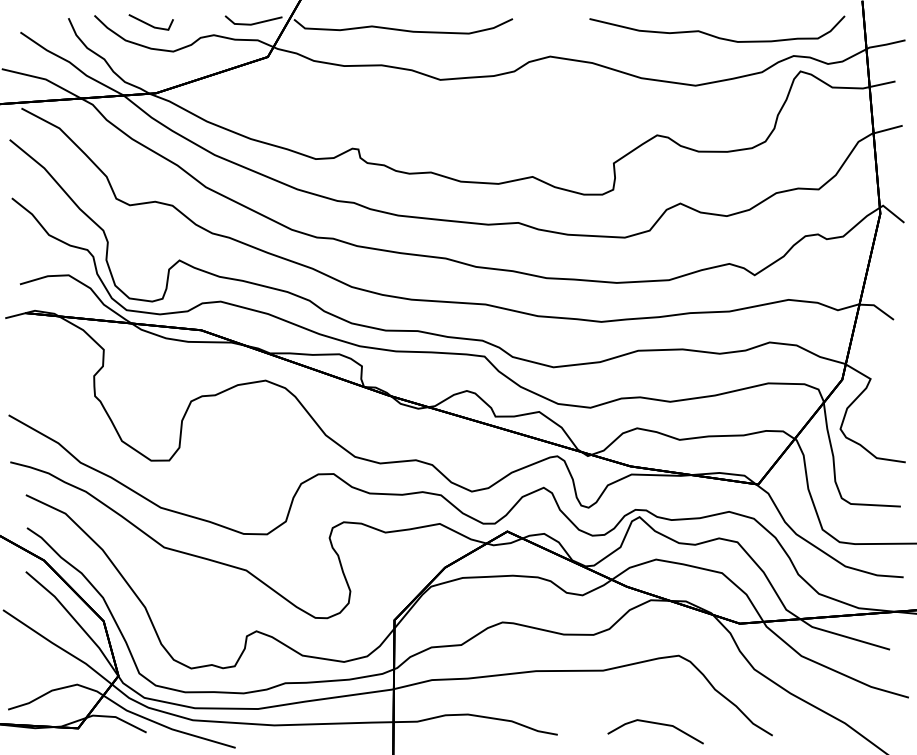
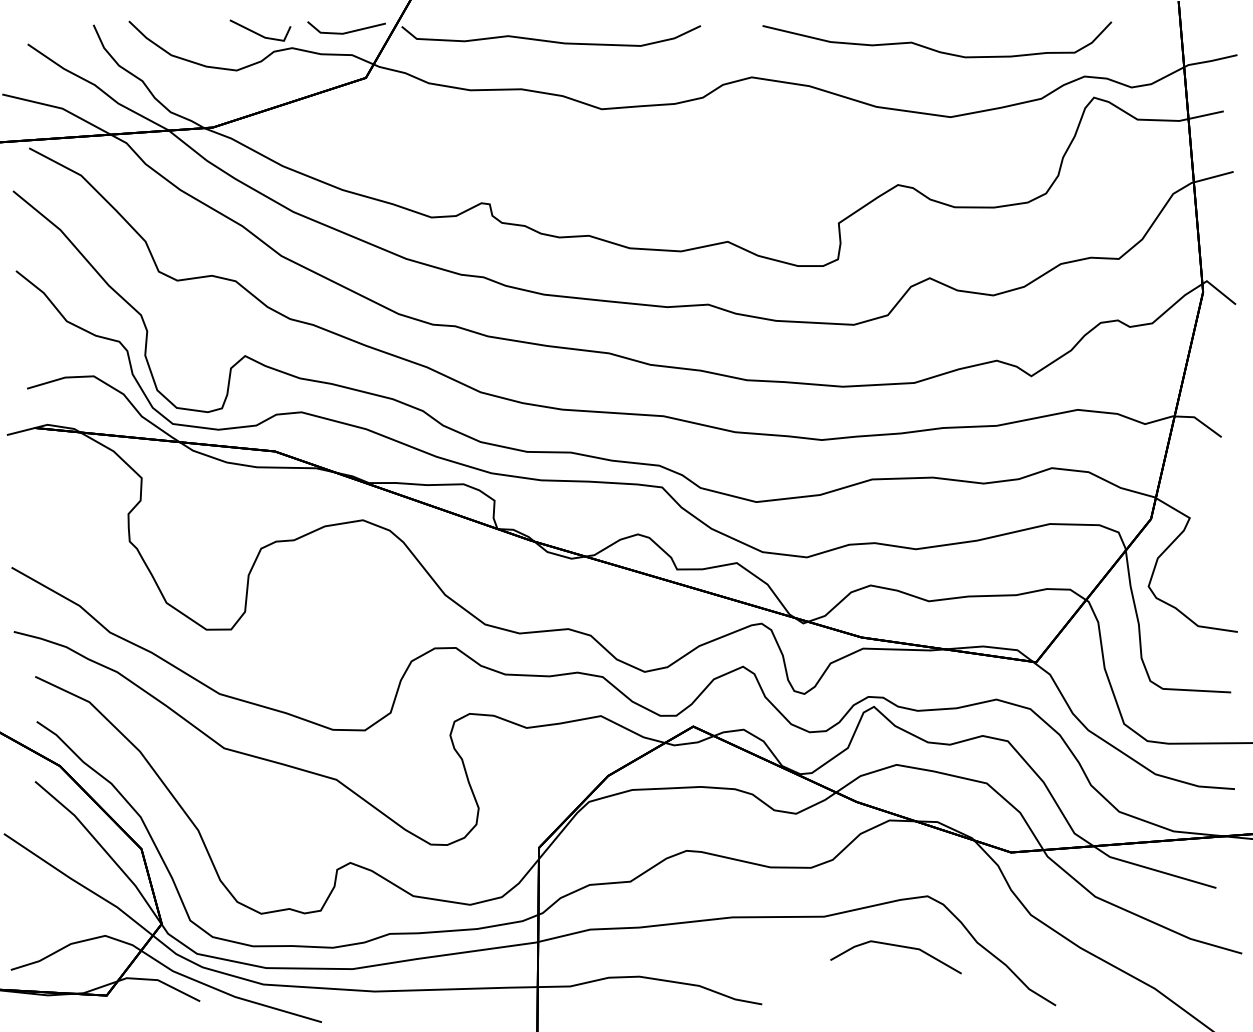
line: (150, 24) -> (259, 33), moved
curve: (716, 36) -> (935, 49), moved
line: (655, 723) -> (895, 946), moved

